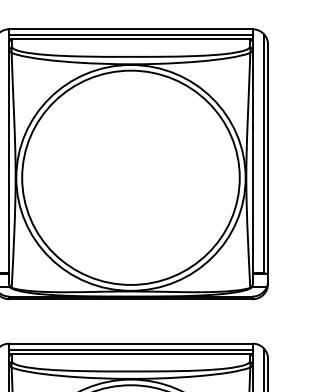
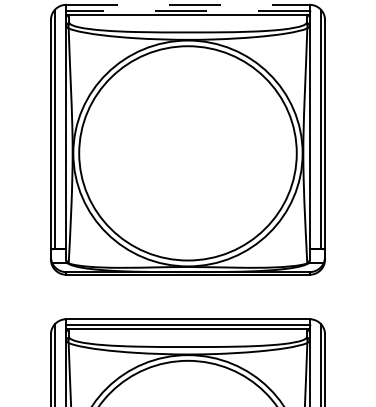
line: (131, 28) -> (188, 4), solid -> dashed
line: (131, 34) -> (188, 10), solid -> dashed

